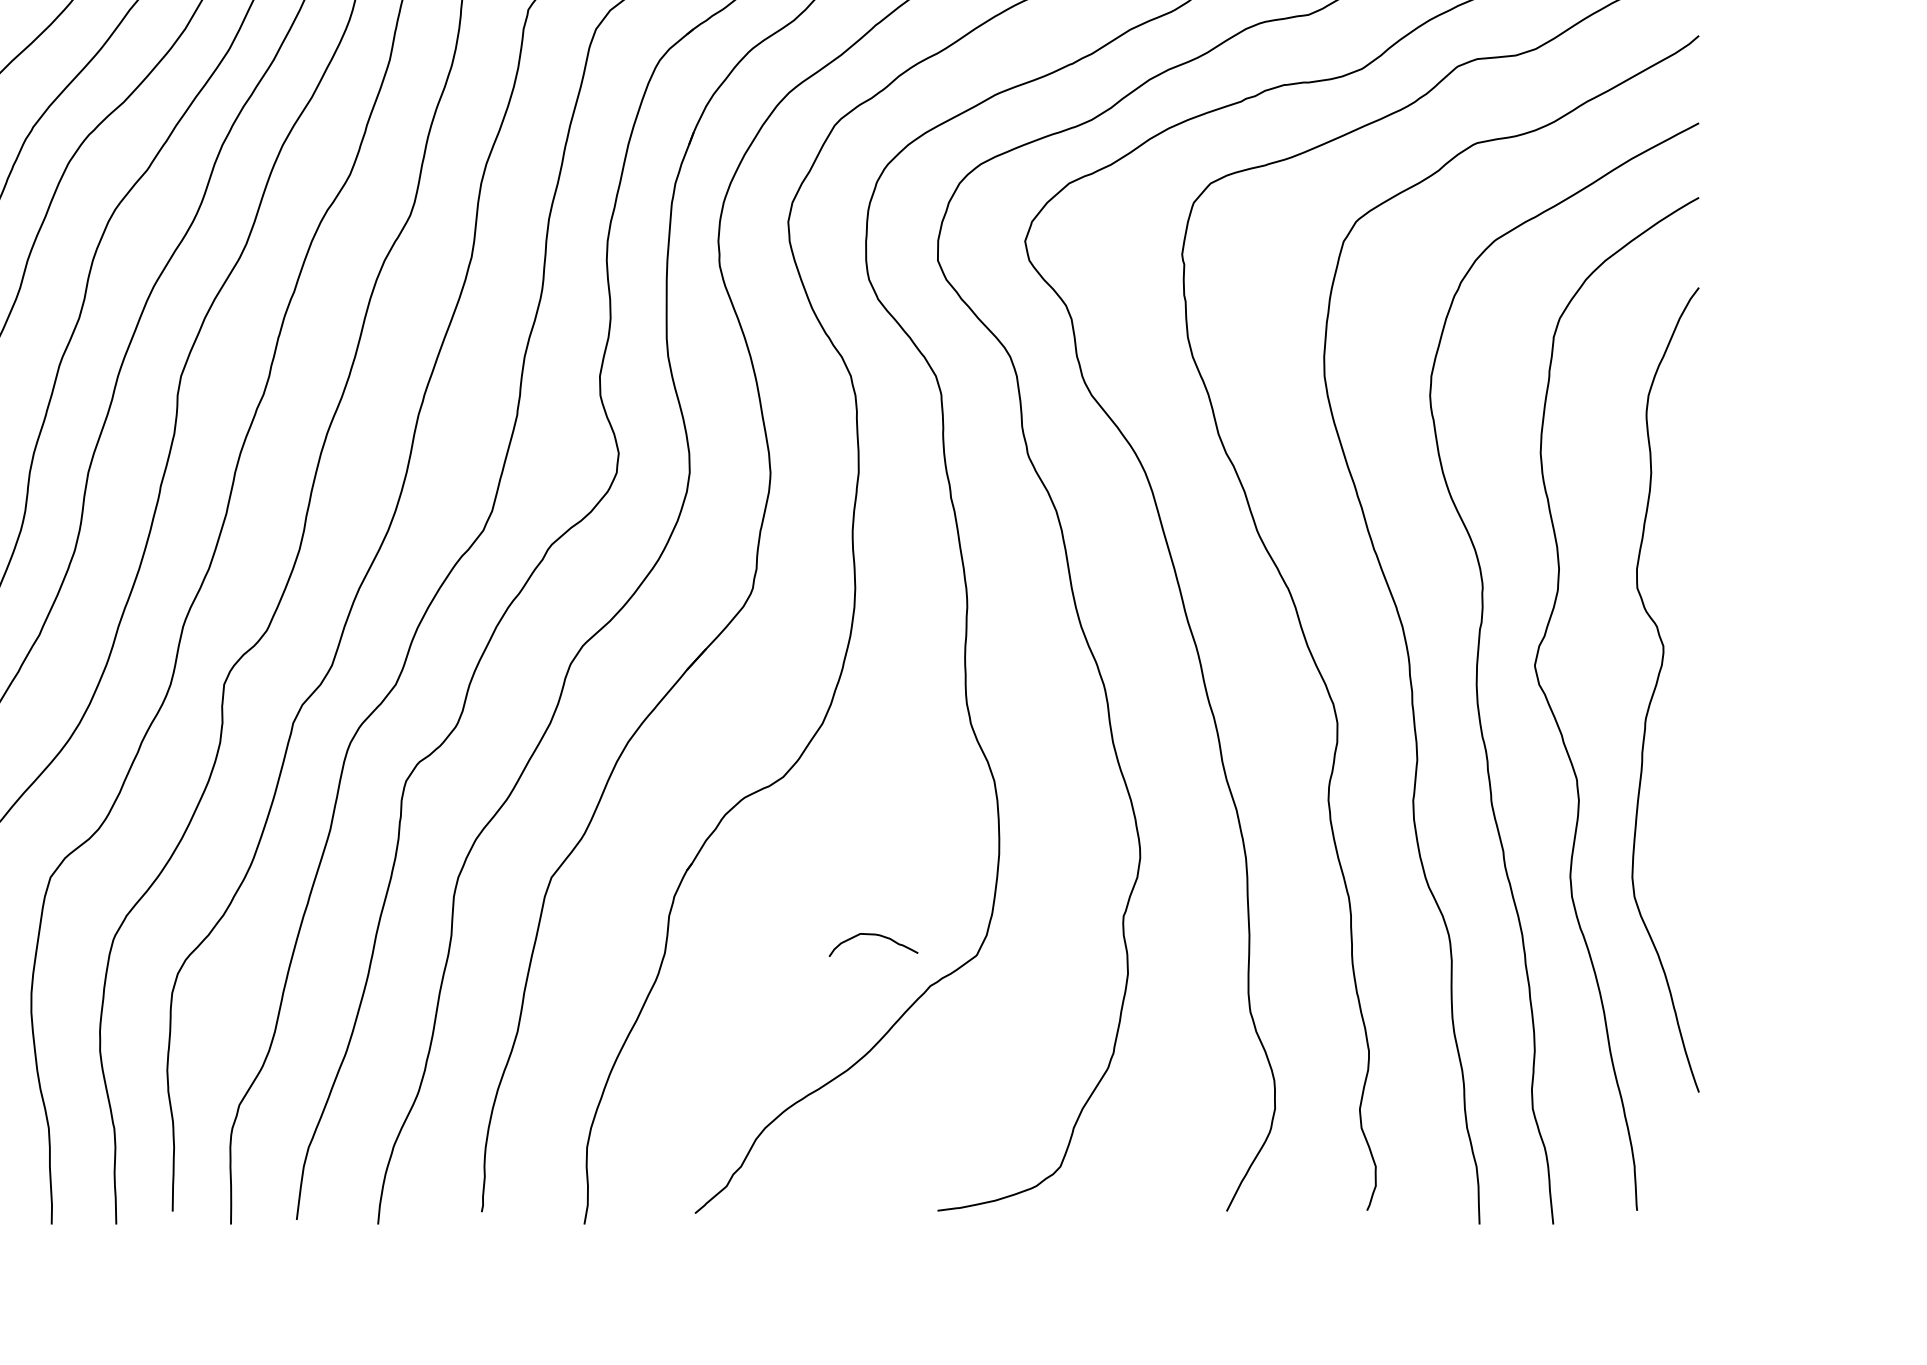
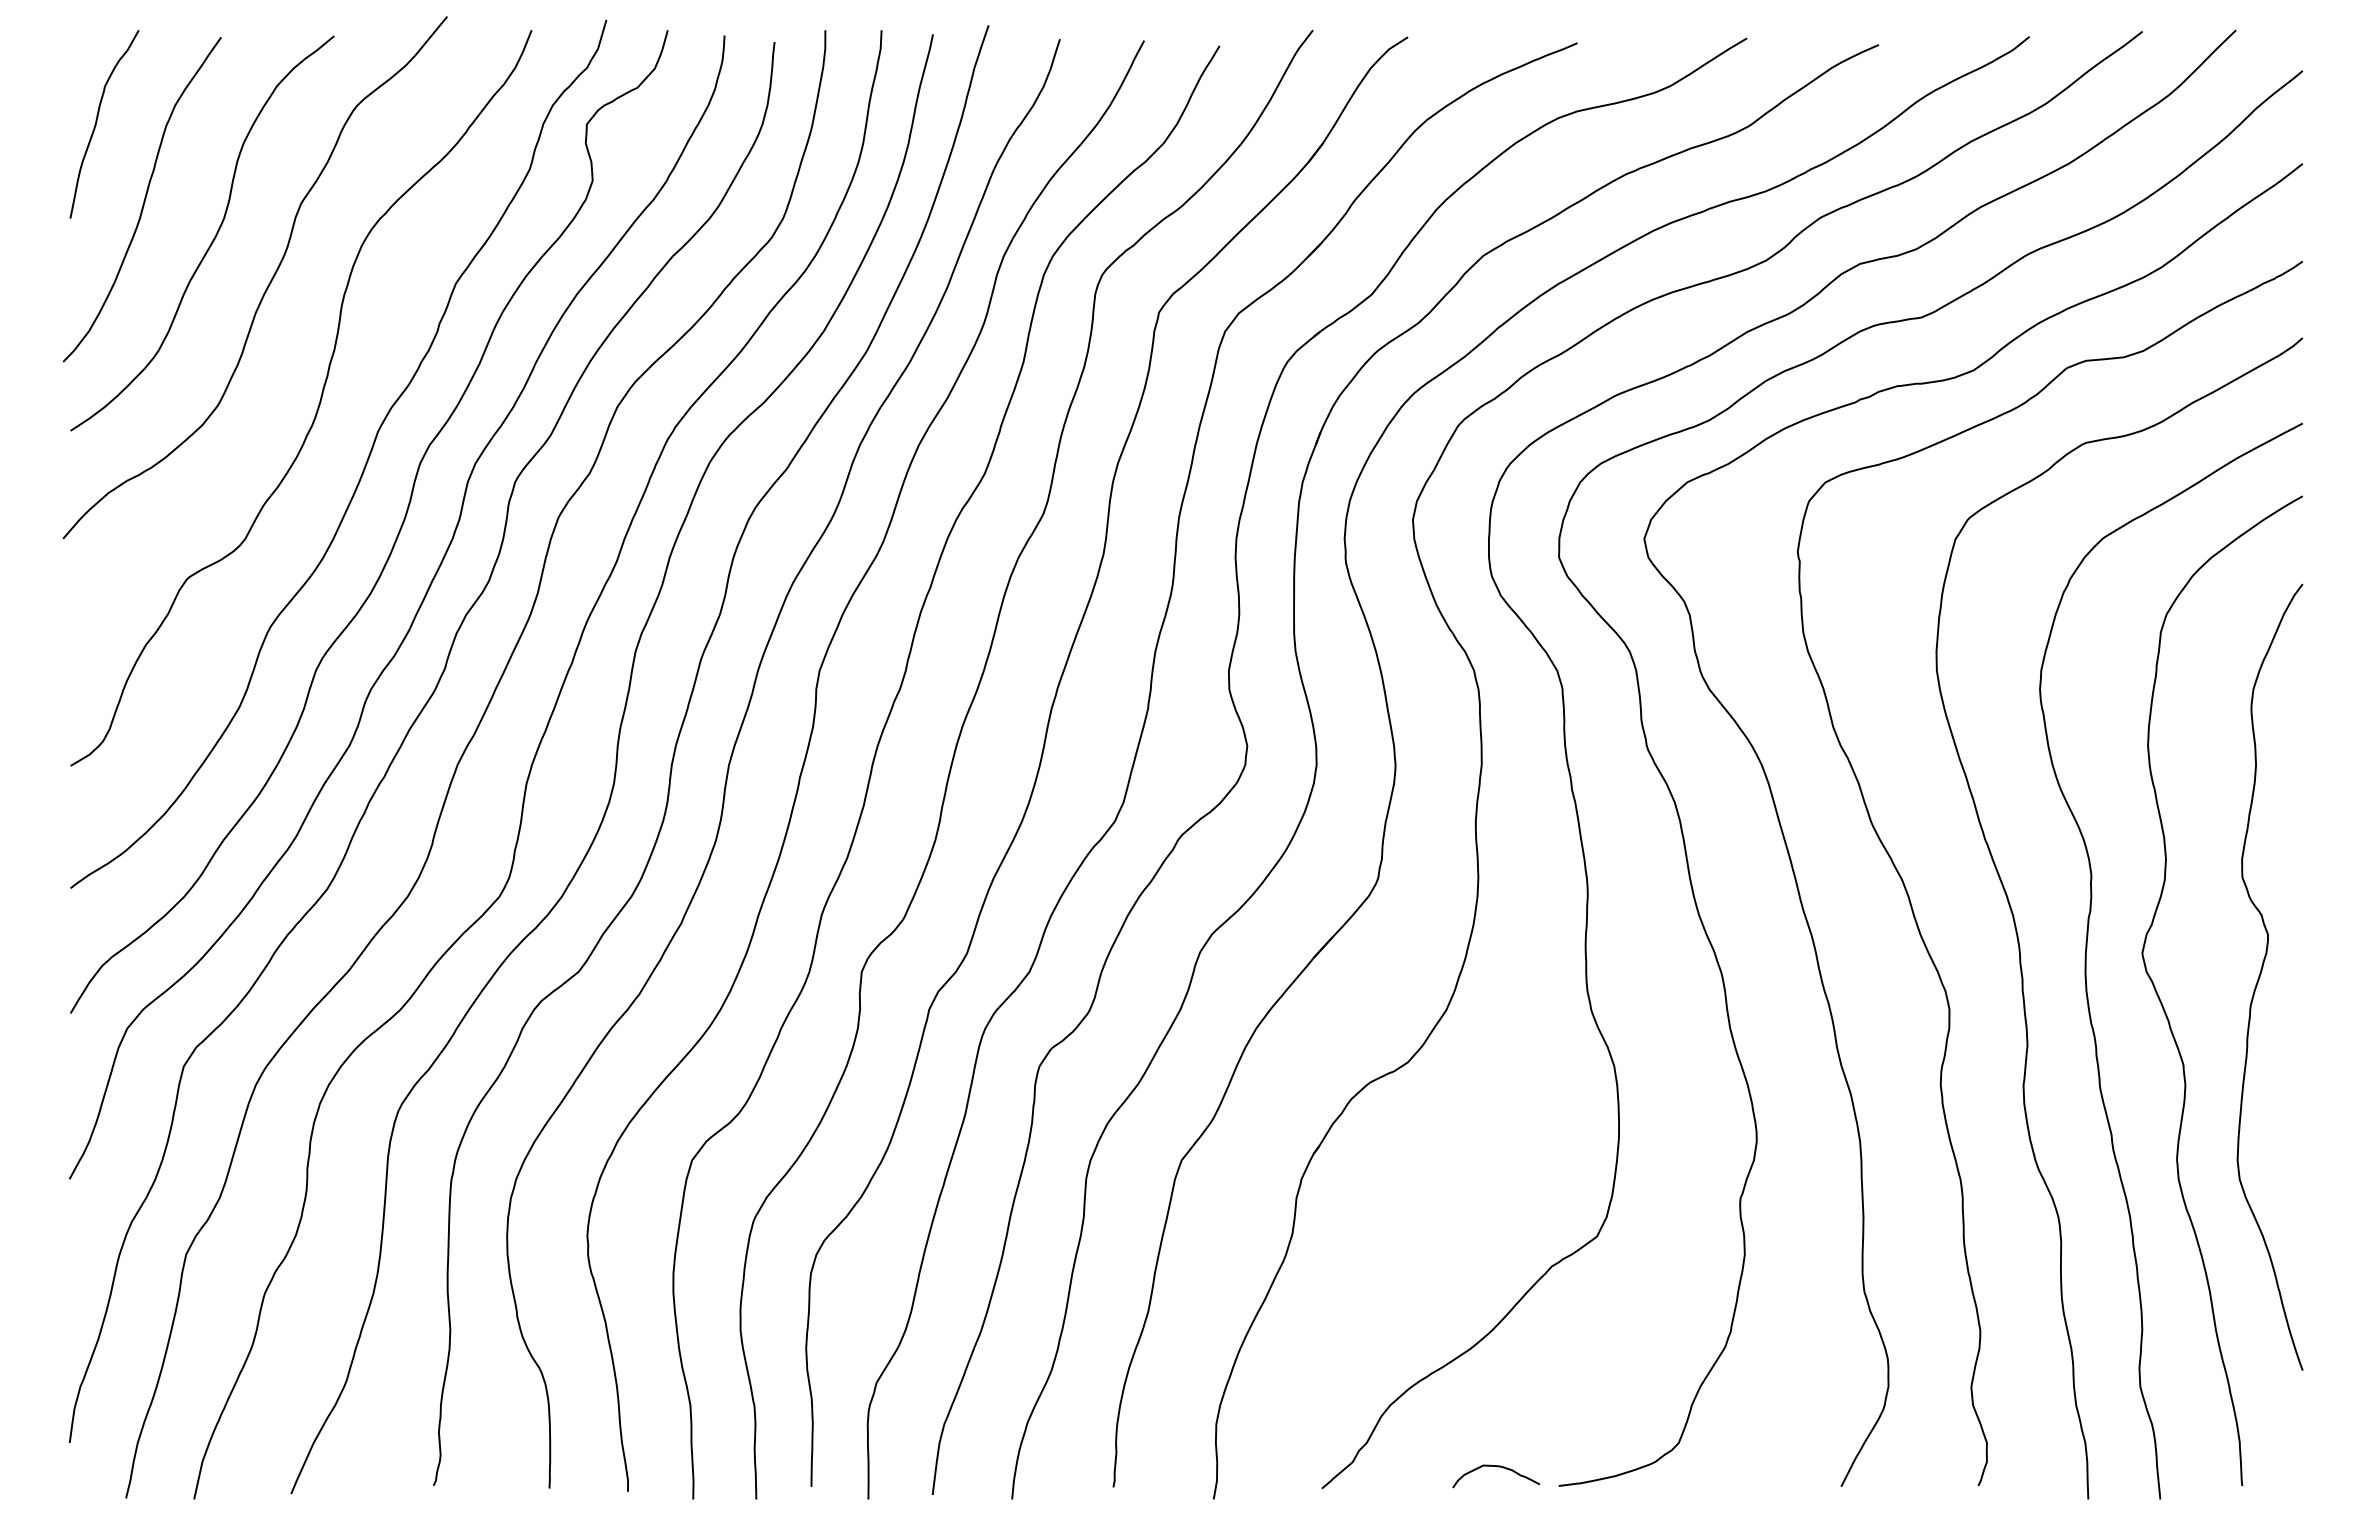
curve: (874, 935) -> (1497, 1467), moved

